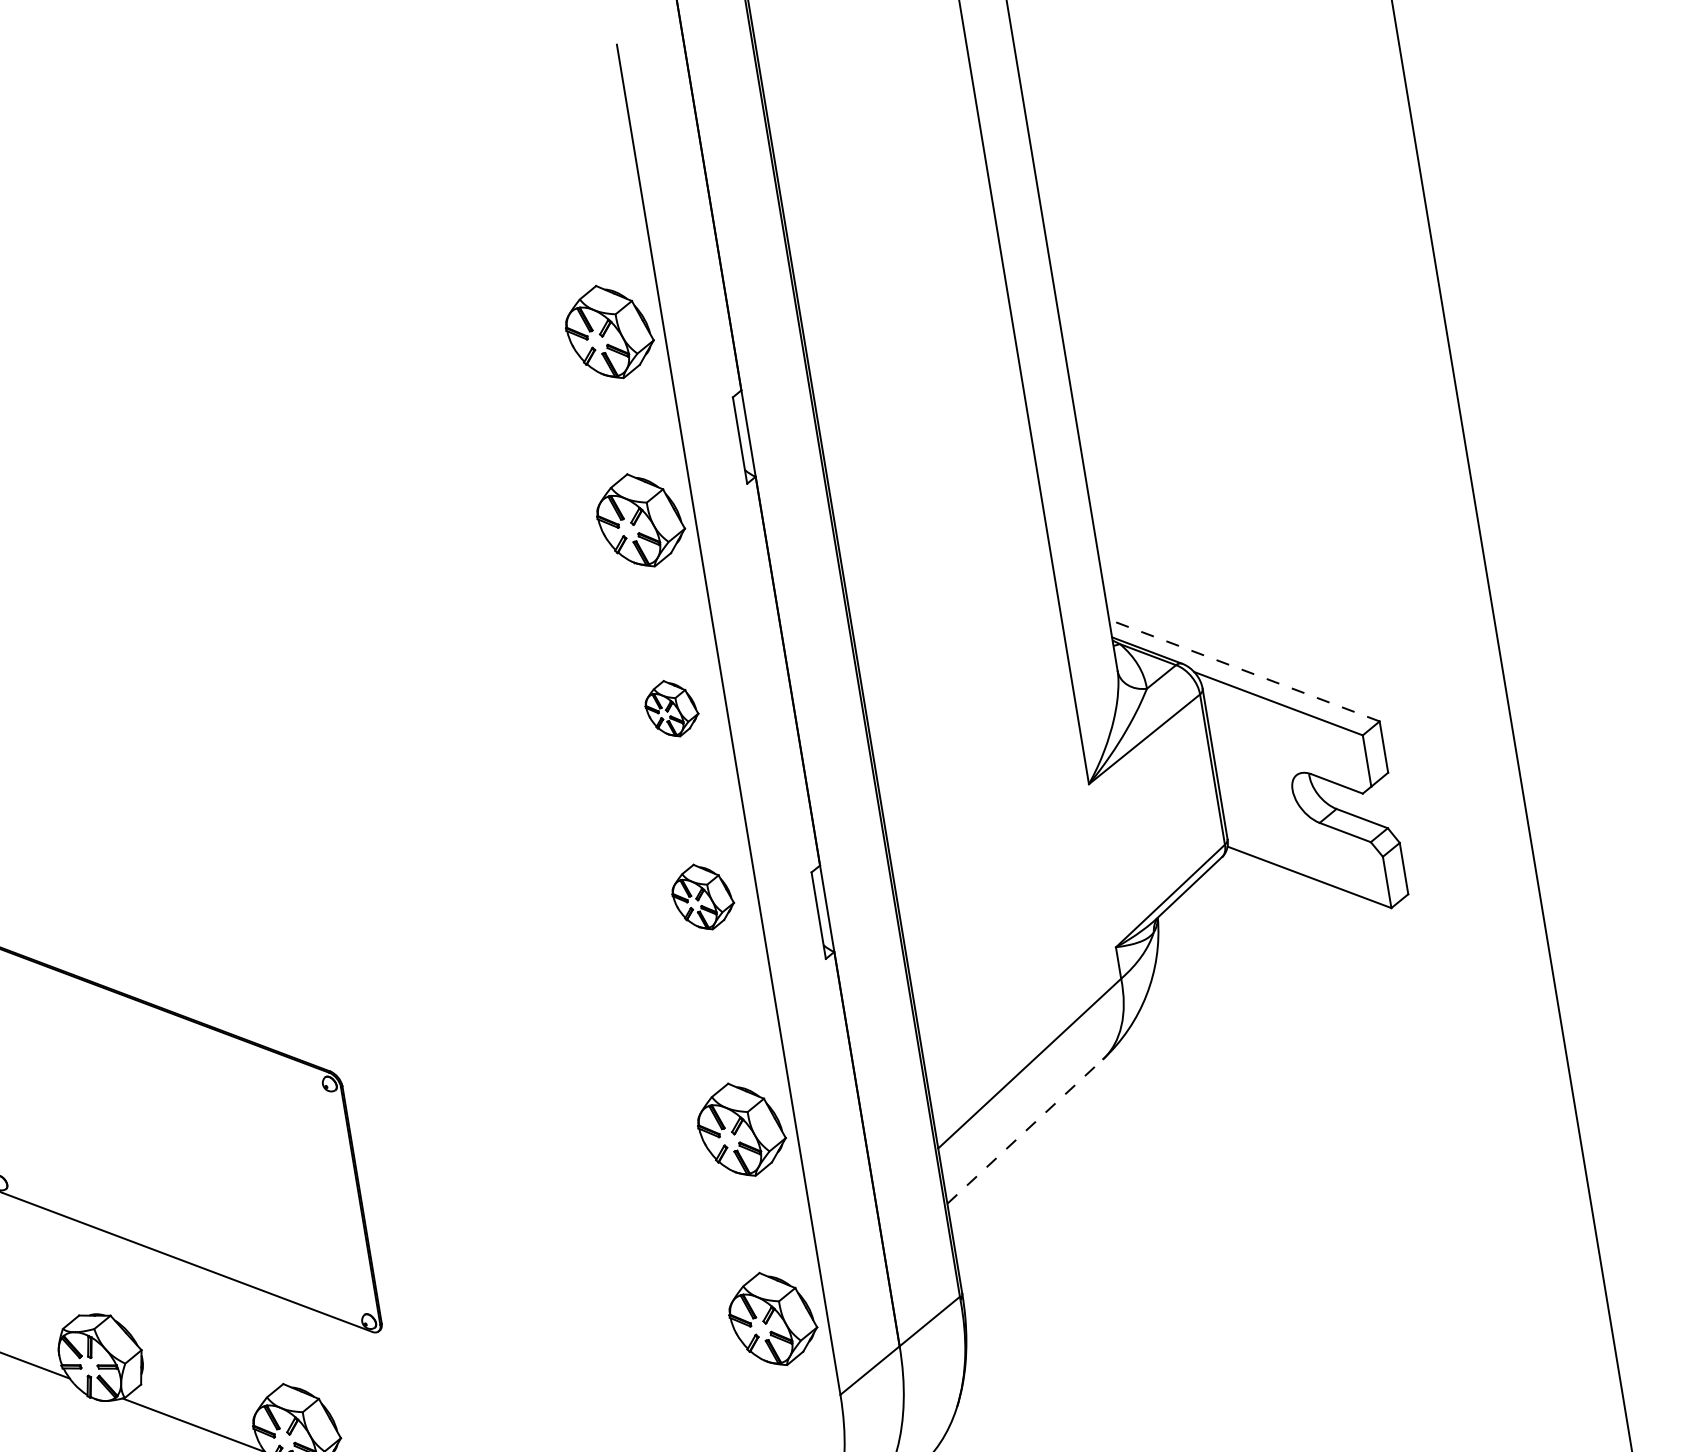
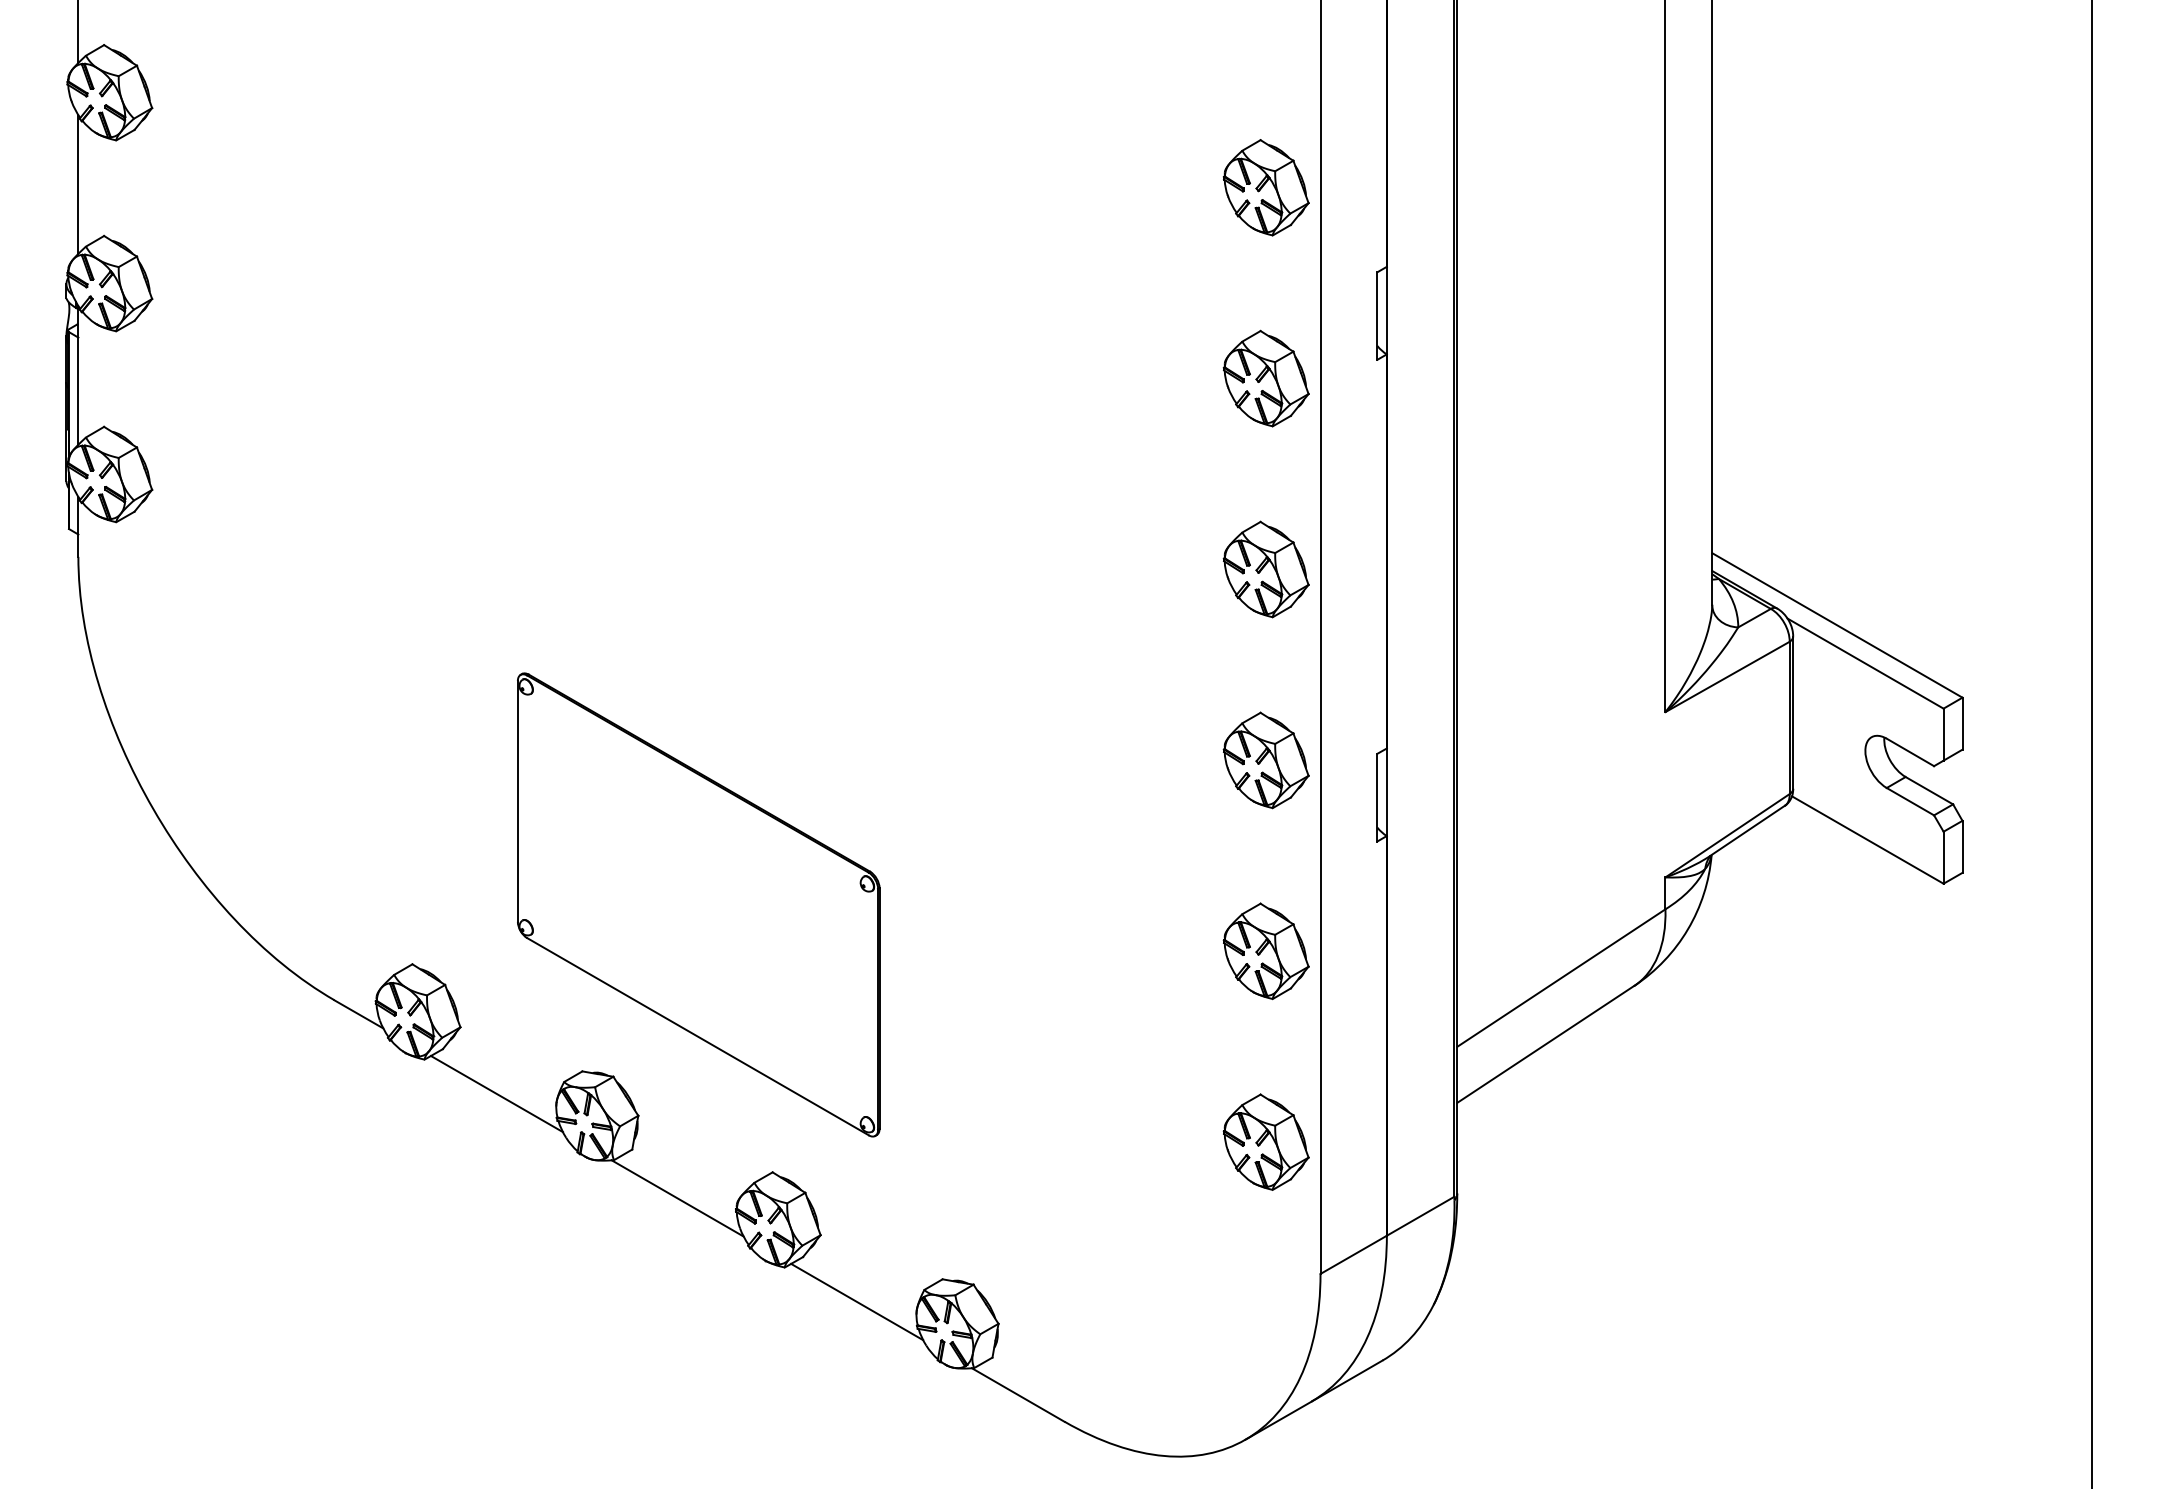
line: (1243, 670) -> (1836, 625), dashed -> solid
part: (671, 708) -> (1265, 569), size x1.67
part: (702, 897) -> (1265, 760), size x1.43
part: (740, 1130) -> (1265, 951), moved
line: (1024, 1131) -> (1545, 1044), dashed -> solid
part: (772, 1318) -> (1265, 1141), moved

